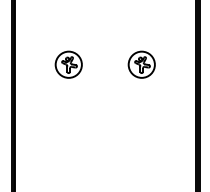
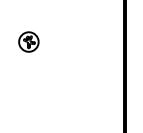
part: (141, 64) -> (83, 41), removed

